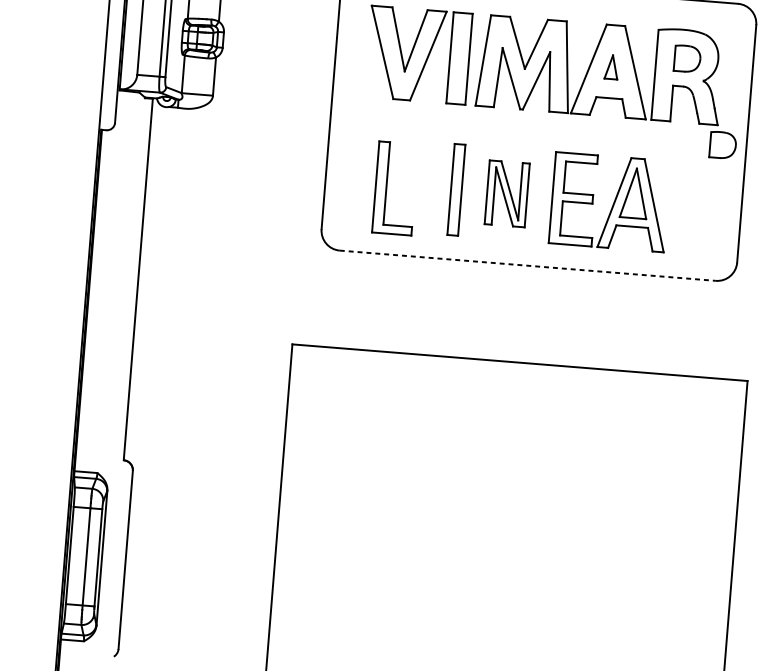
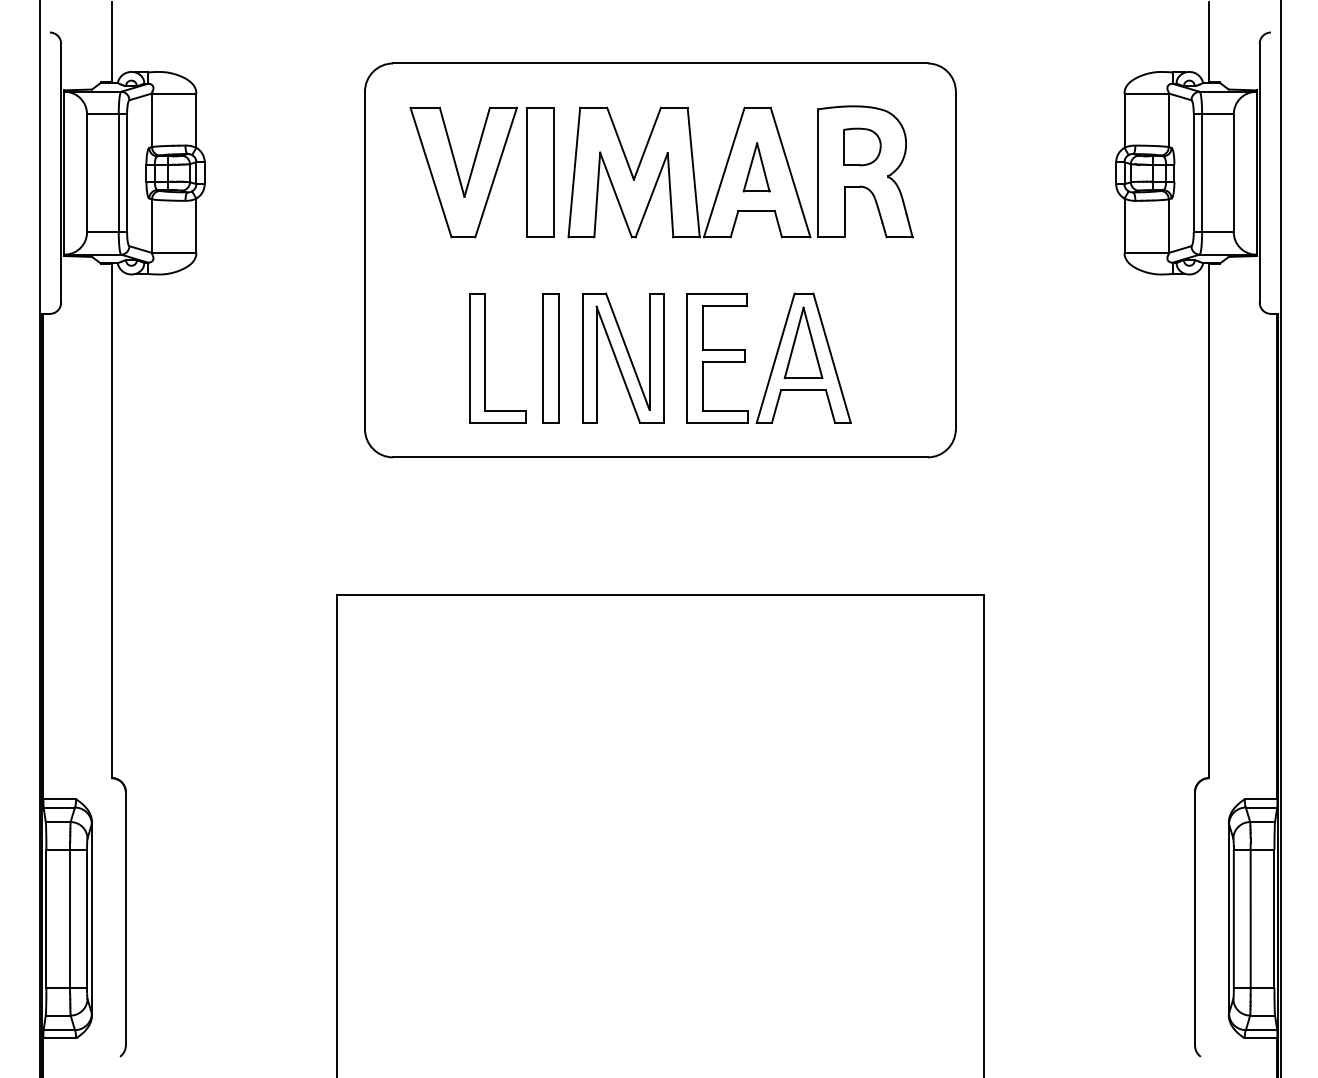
part: (611, 67) -> (756, 167), size x1.43
part: (723, 144) -> (922, 264), removed
part: (386, 187) -> (485, 358), moved
part: (507, 193) -> (623, 357), size x1.43
line: (527, 265) -> (660, 457), dashed -> solid

